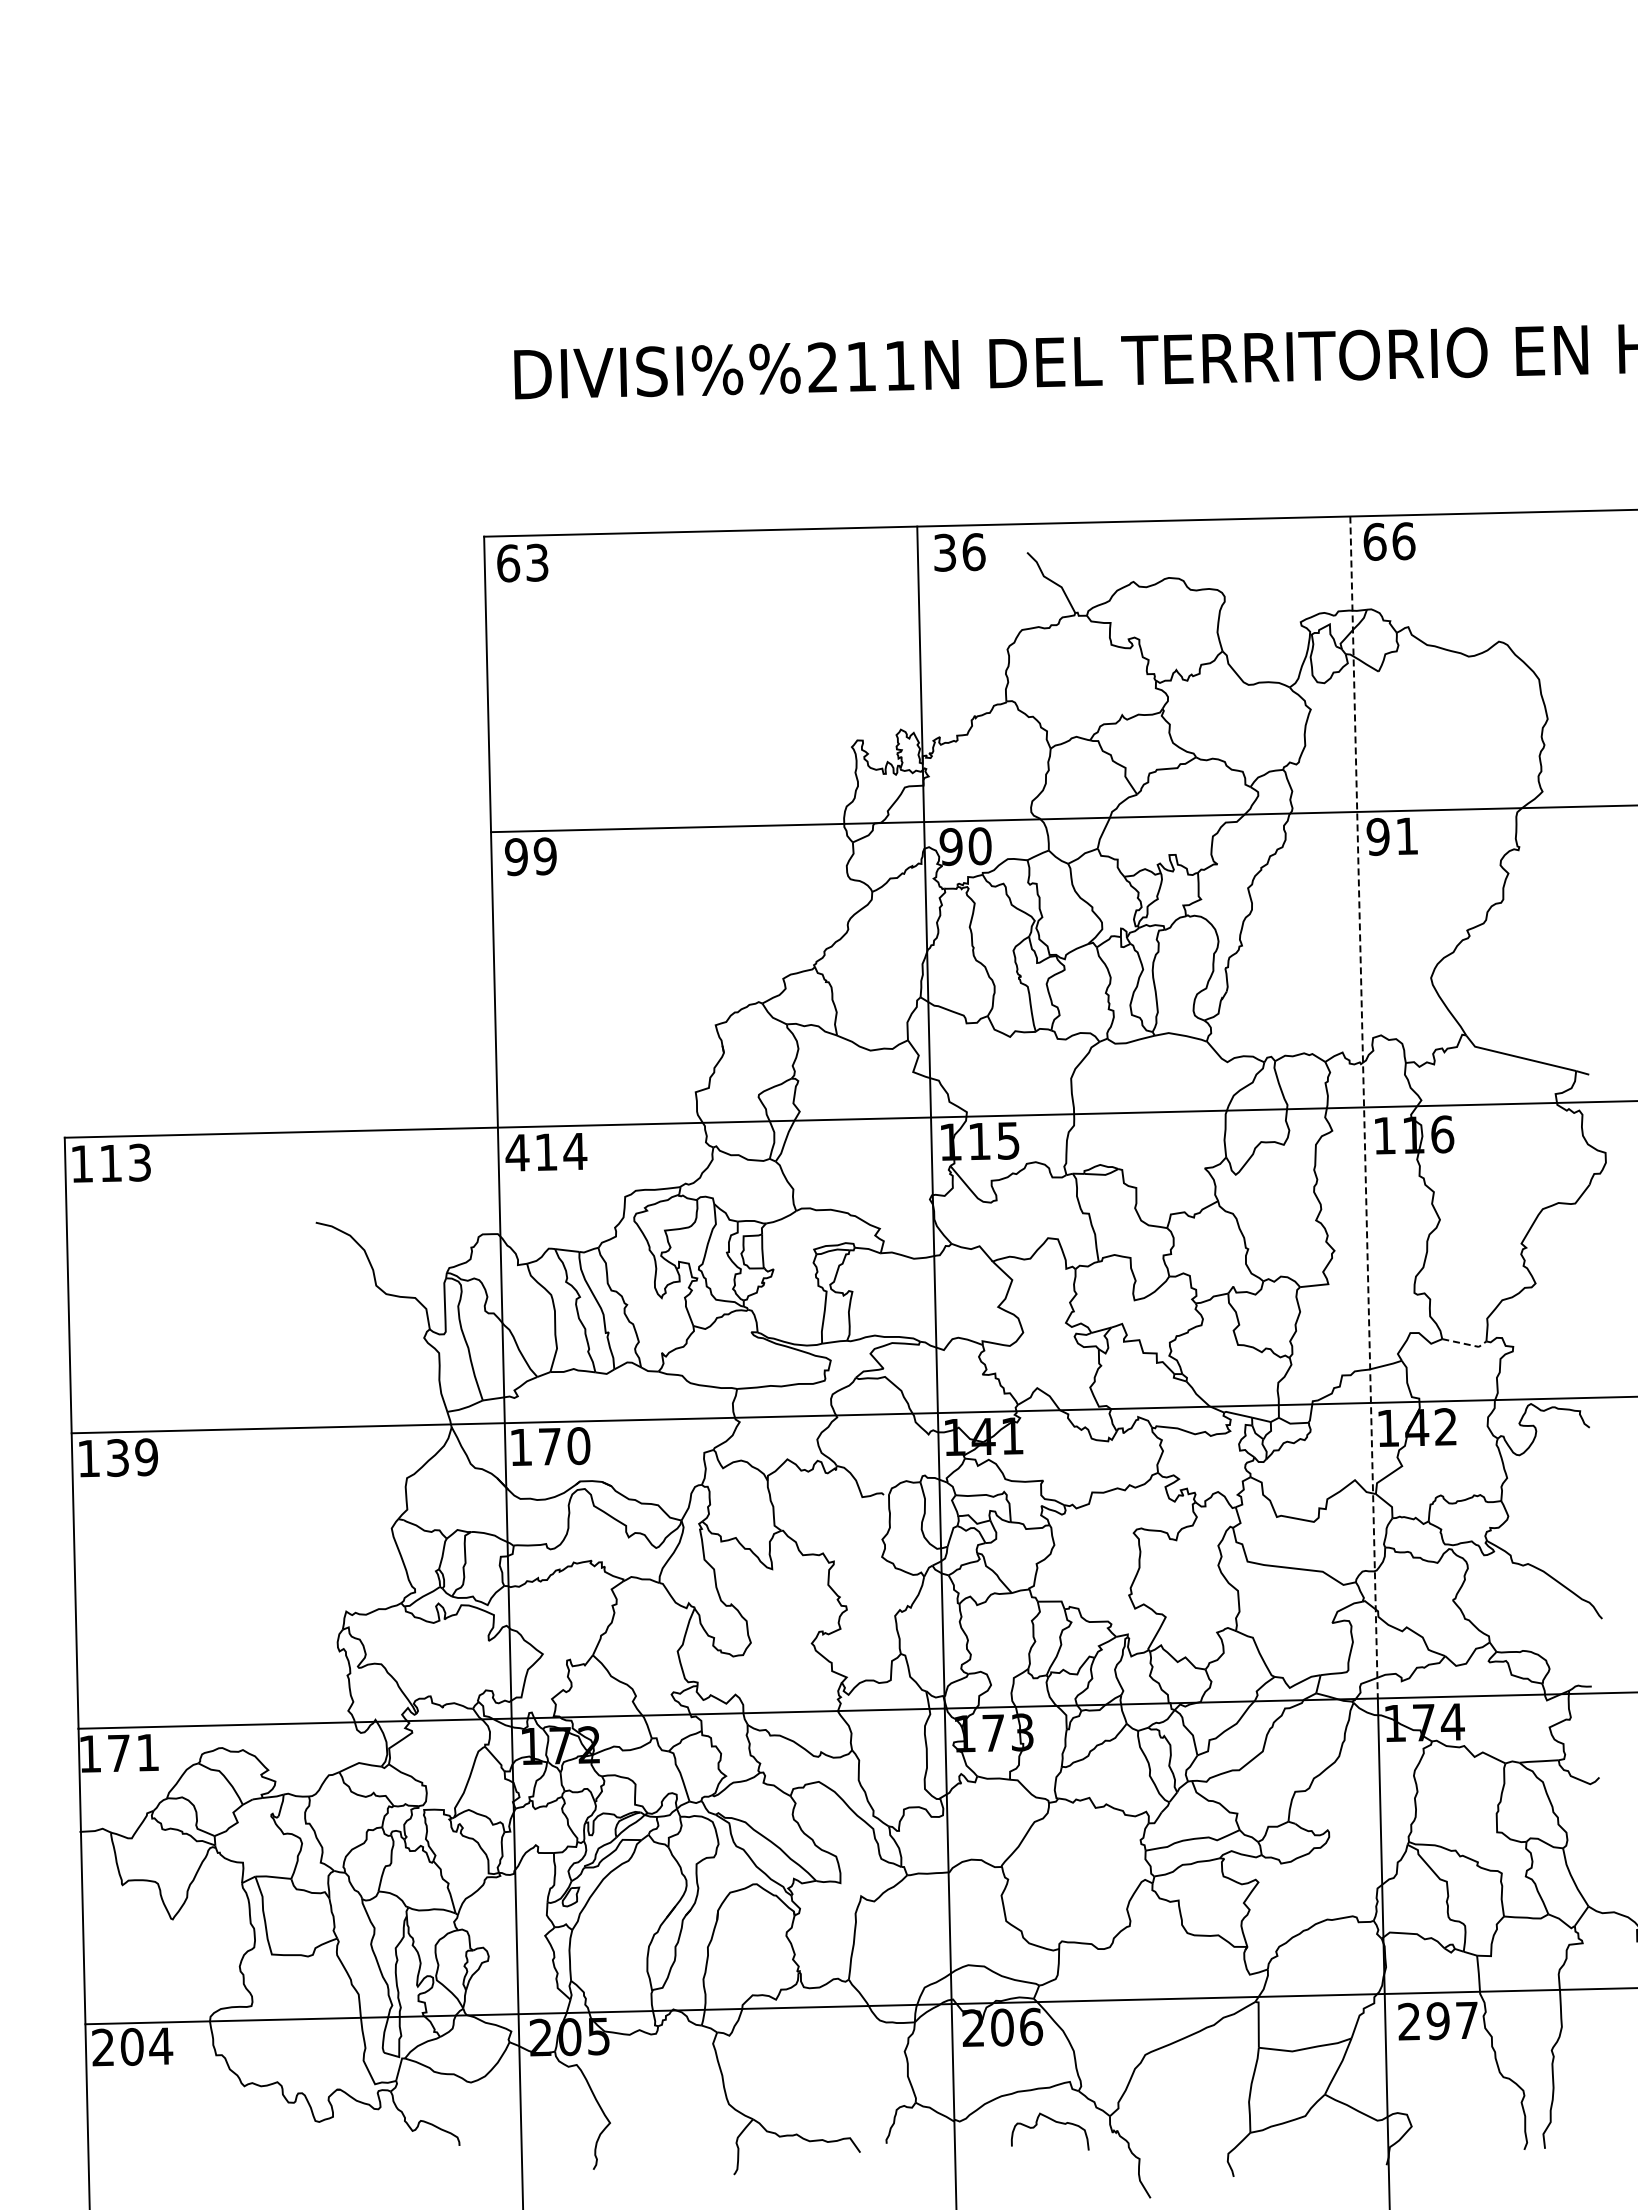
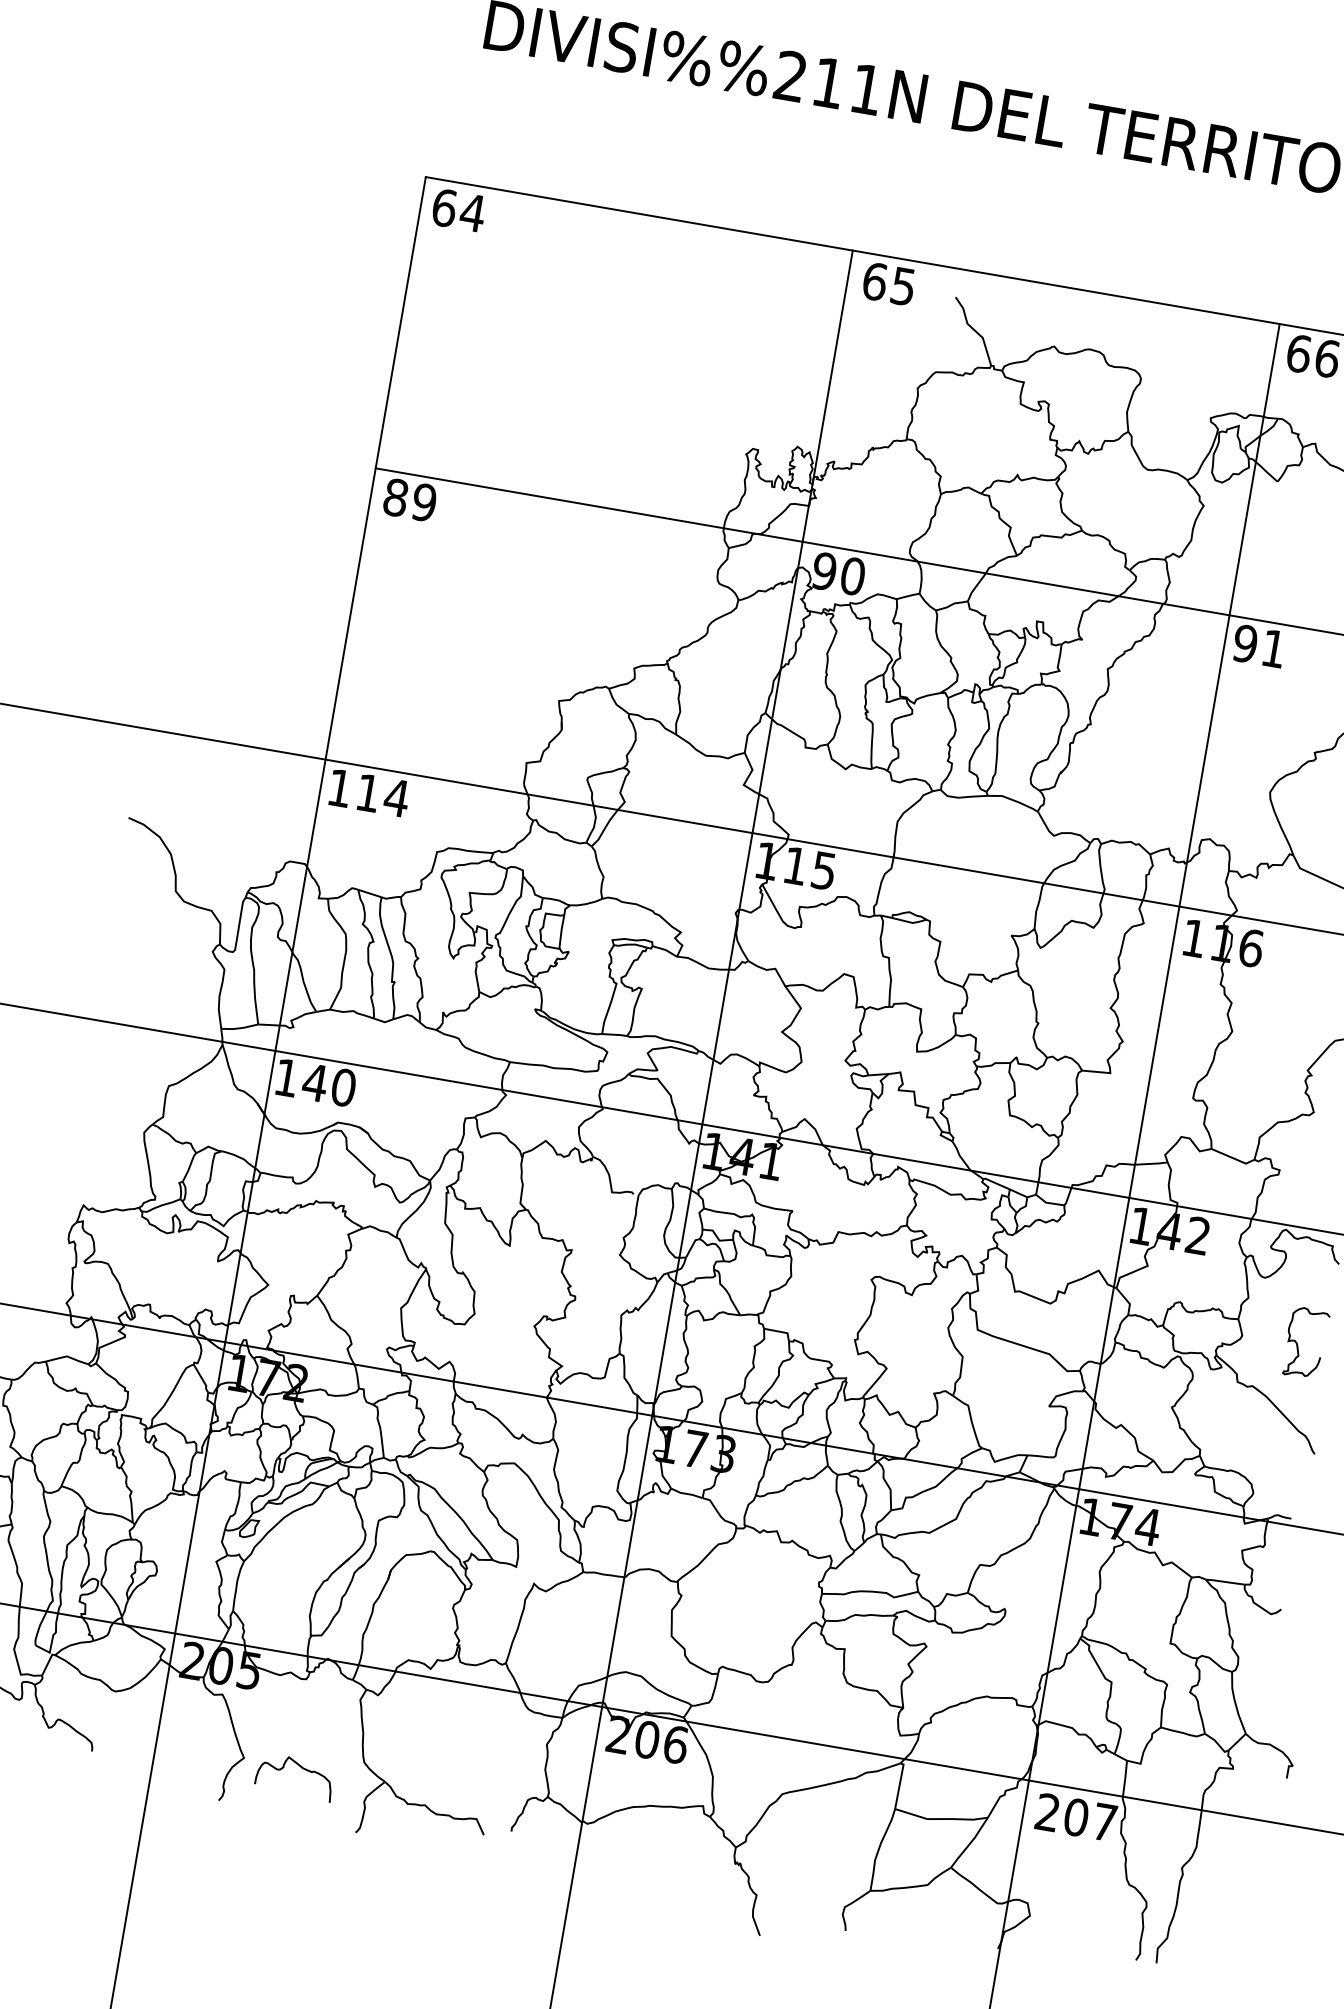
text: (959, 552) -> (889, 284), 36 -> 65
text: (537, 562) -> (473, 212), 63 -> 64
text: (516, 857) -> (395, 498), 99 -> 89
line: (1364, 1108) -> (1179, 907), dashed -> solid
text: (517, 1152) -> (340, 787), 414 -> 114
line: (1466, 1344) -> (1234, 1158), dashed -> solid
text: (550, 1446) -> (315, 1082), 170 -> 140
curve: (1565, 1515) -> (1298, 1345), added
text: (1437, 2021) -> (1075, 1817), 297 -> 207
curve: (1055, 2122) -> (302, 1768), moved

